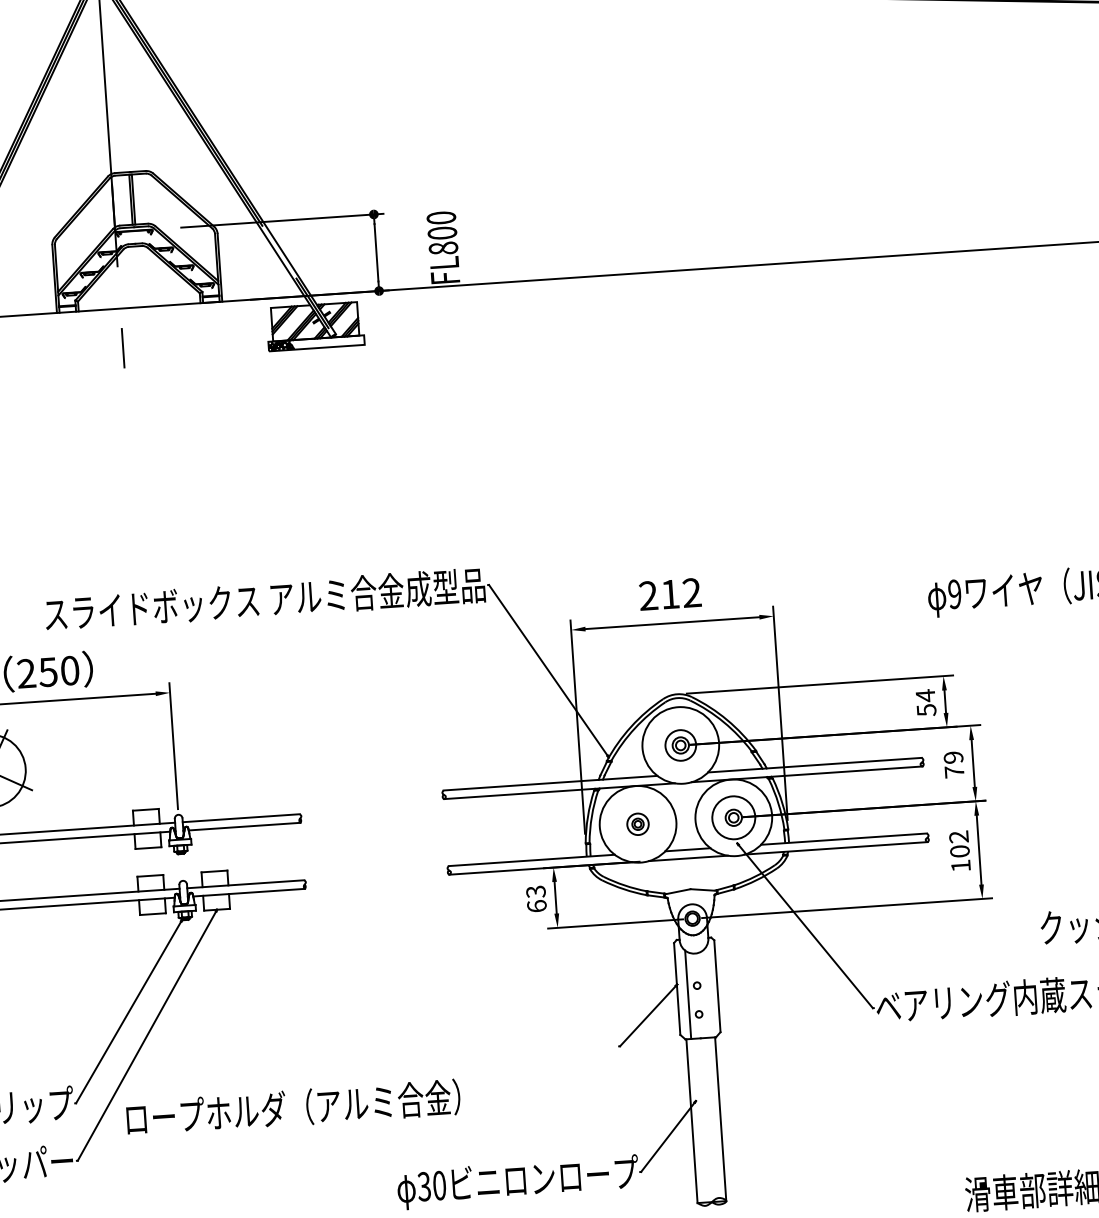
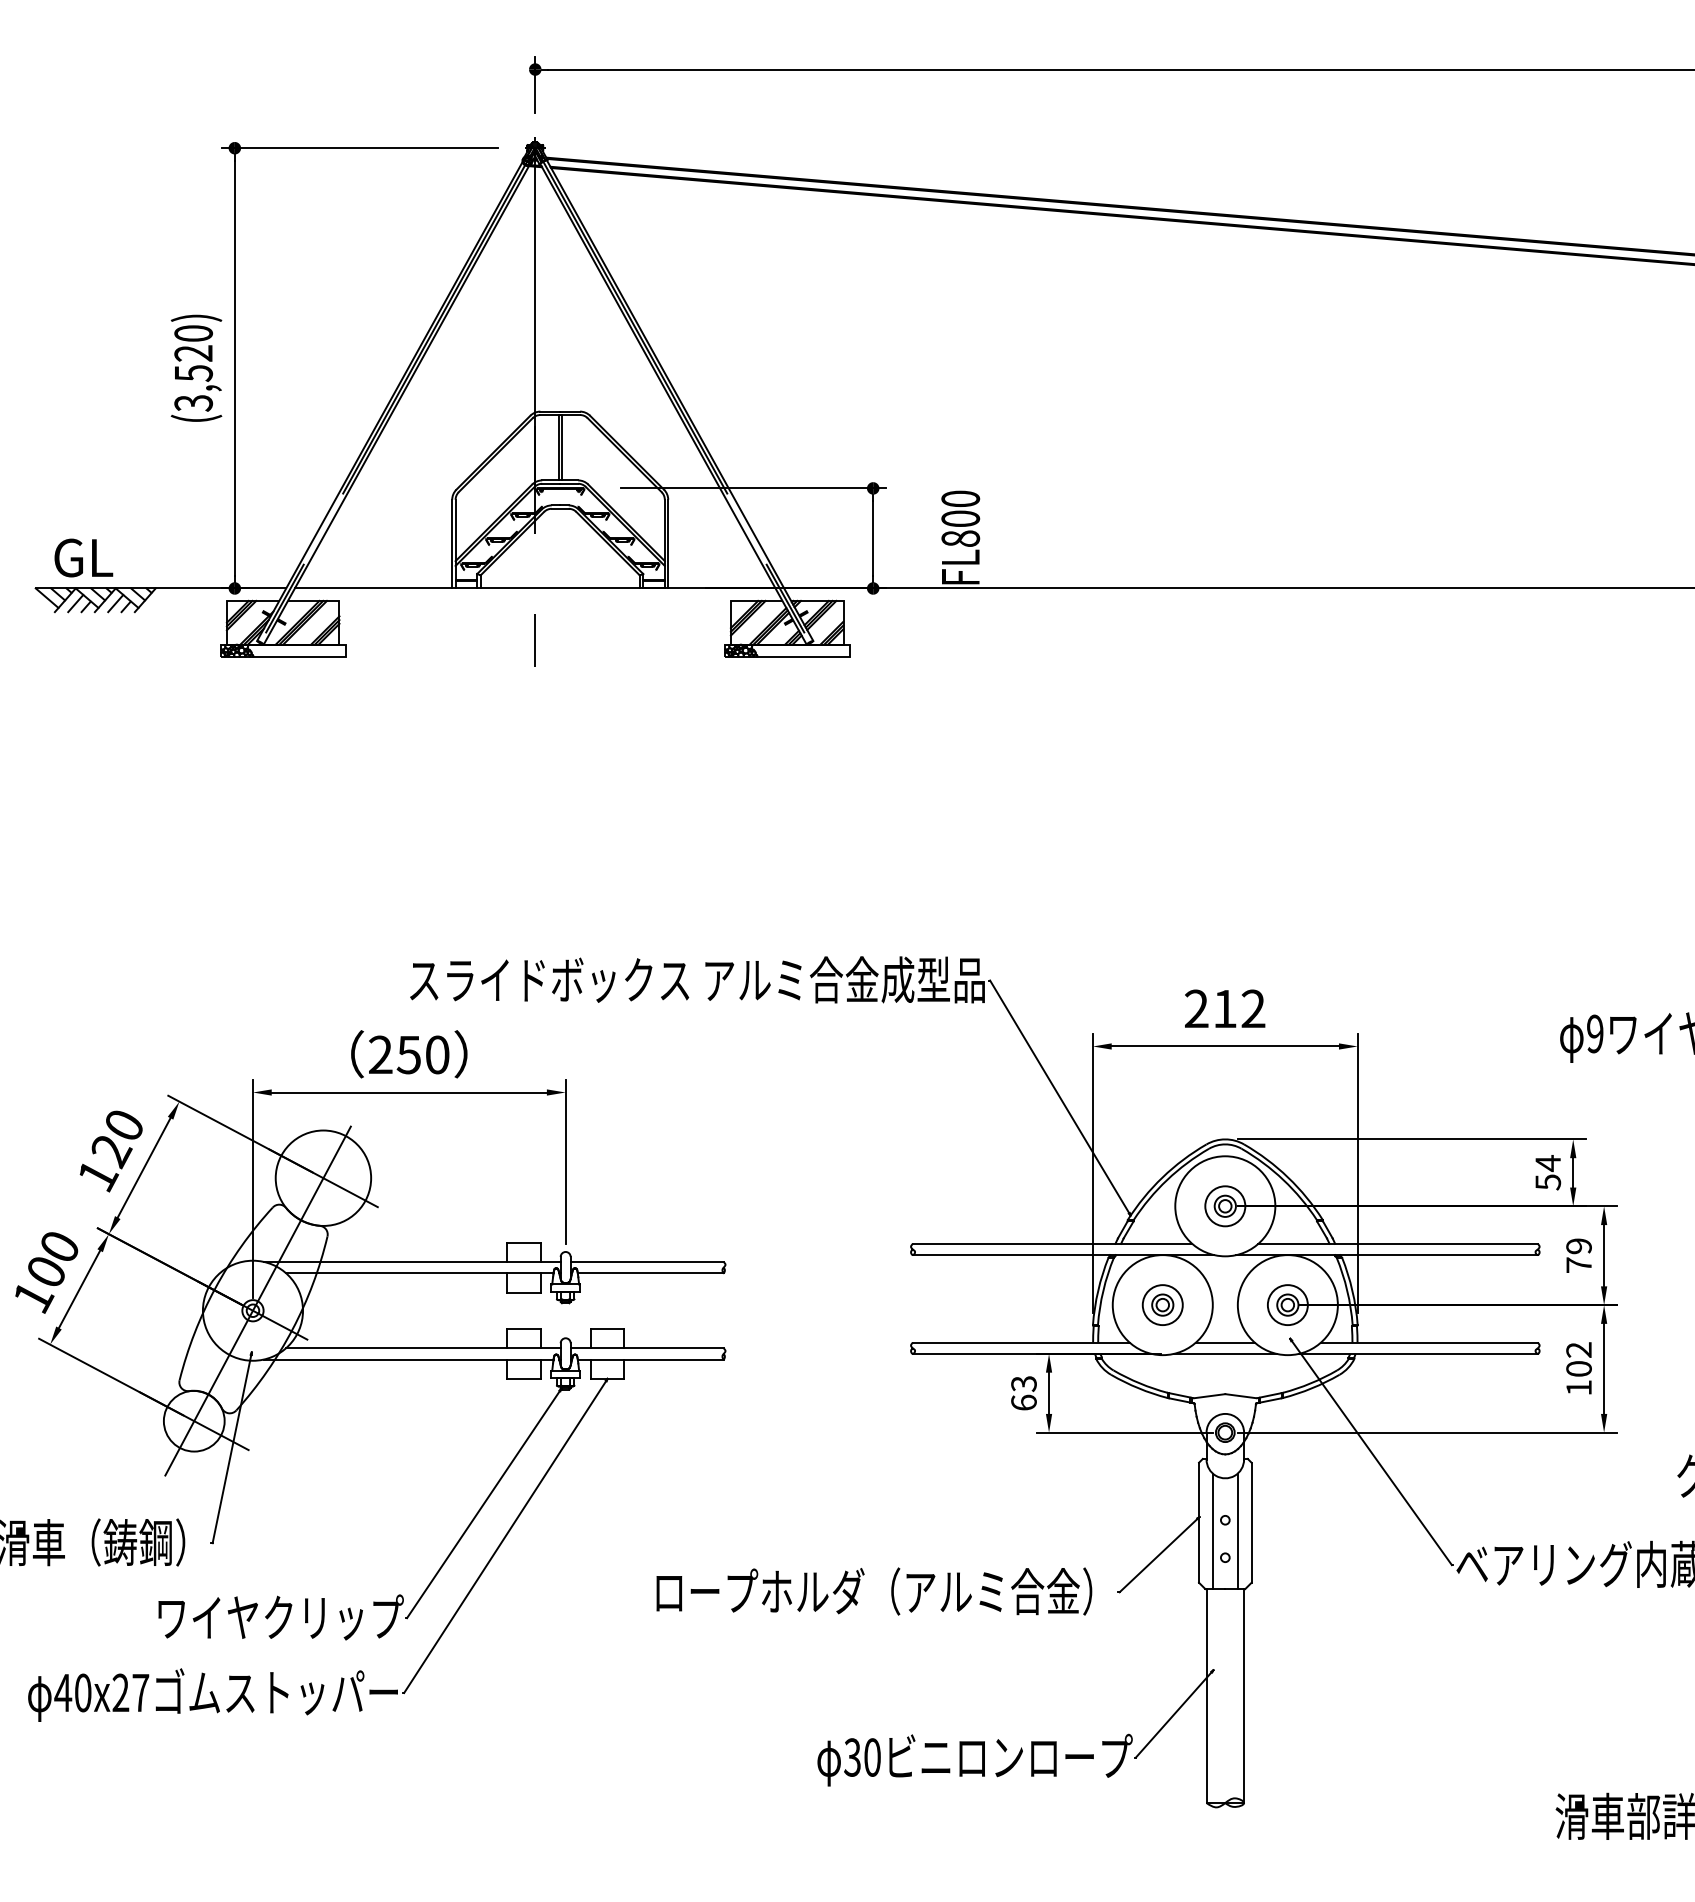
circle: (733, 818) -> (1287, 1305), size x0.71
part: (637, 823) -> (1162, 1304), size x1.43
line: (707, 993) -> (1237, 1531), added
text: (293, 1107) -> (874, 1591), moved

